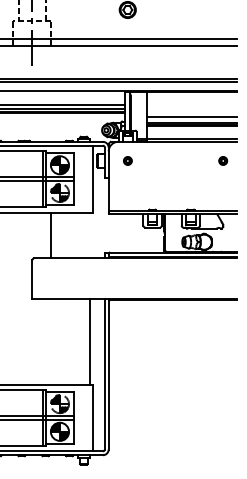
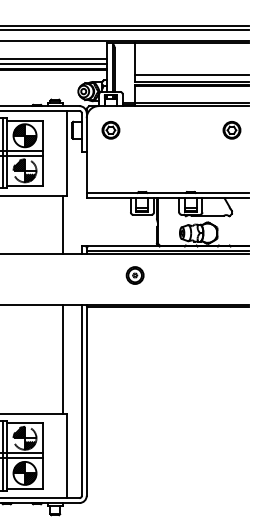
part: (127, 160) -> (110, 129), size x1.67
part: (222, 160) -> (230, 129), size x1.67
line: (50, 235) -> (62, 224), moved
part: (146, 275) -> (134, 275), added

